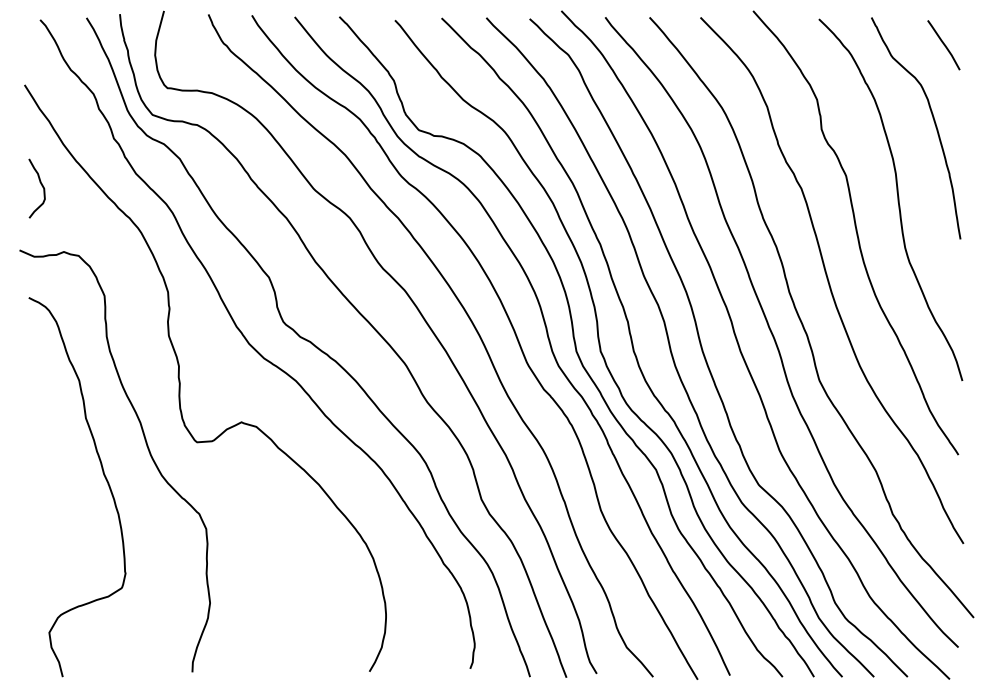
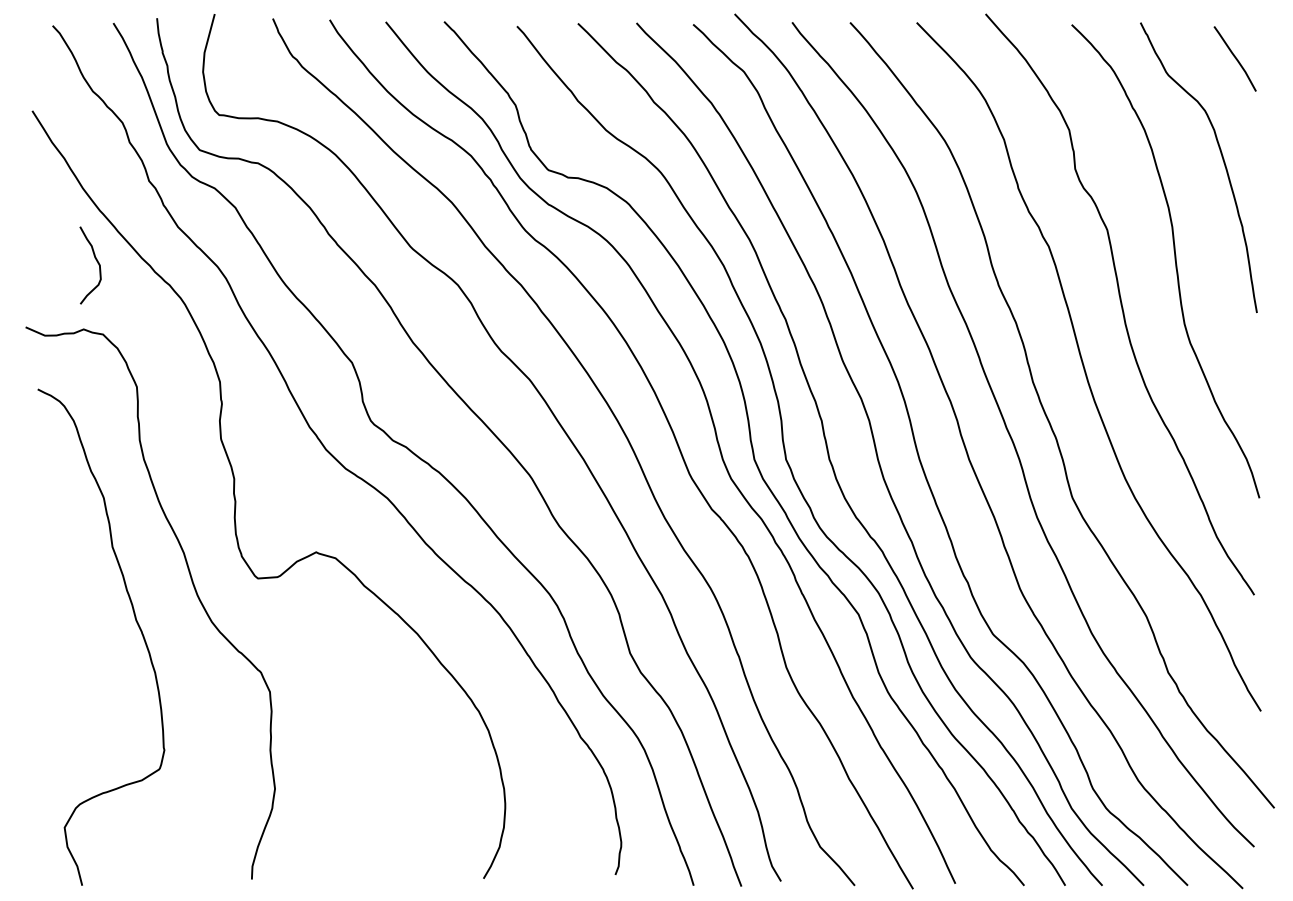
curve: (41, 185) -> (96, 261), moved

